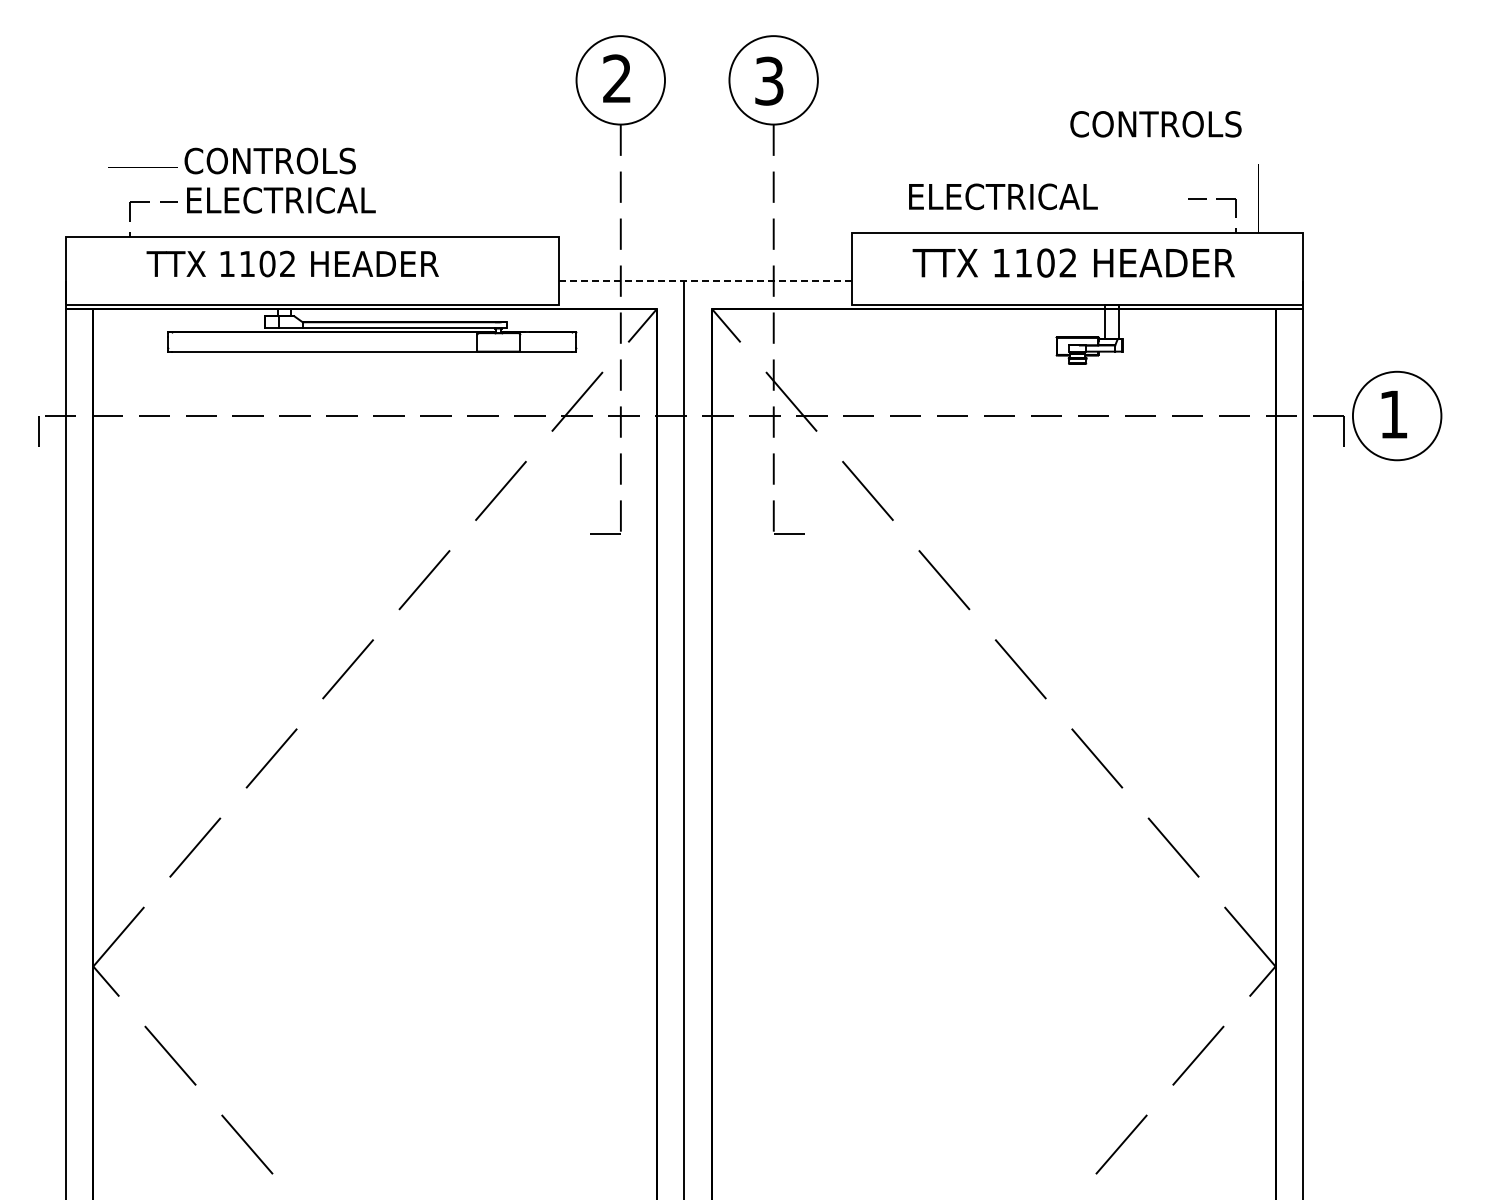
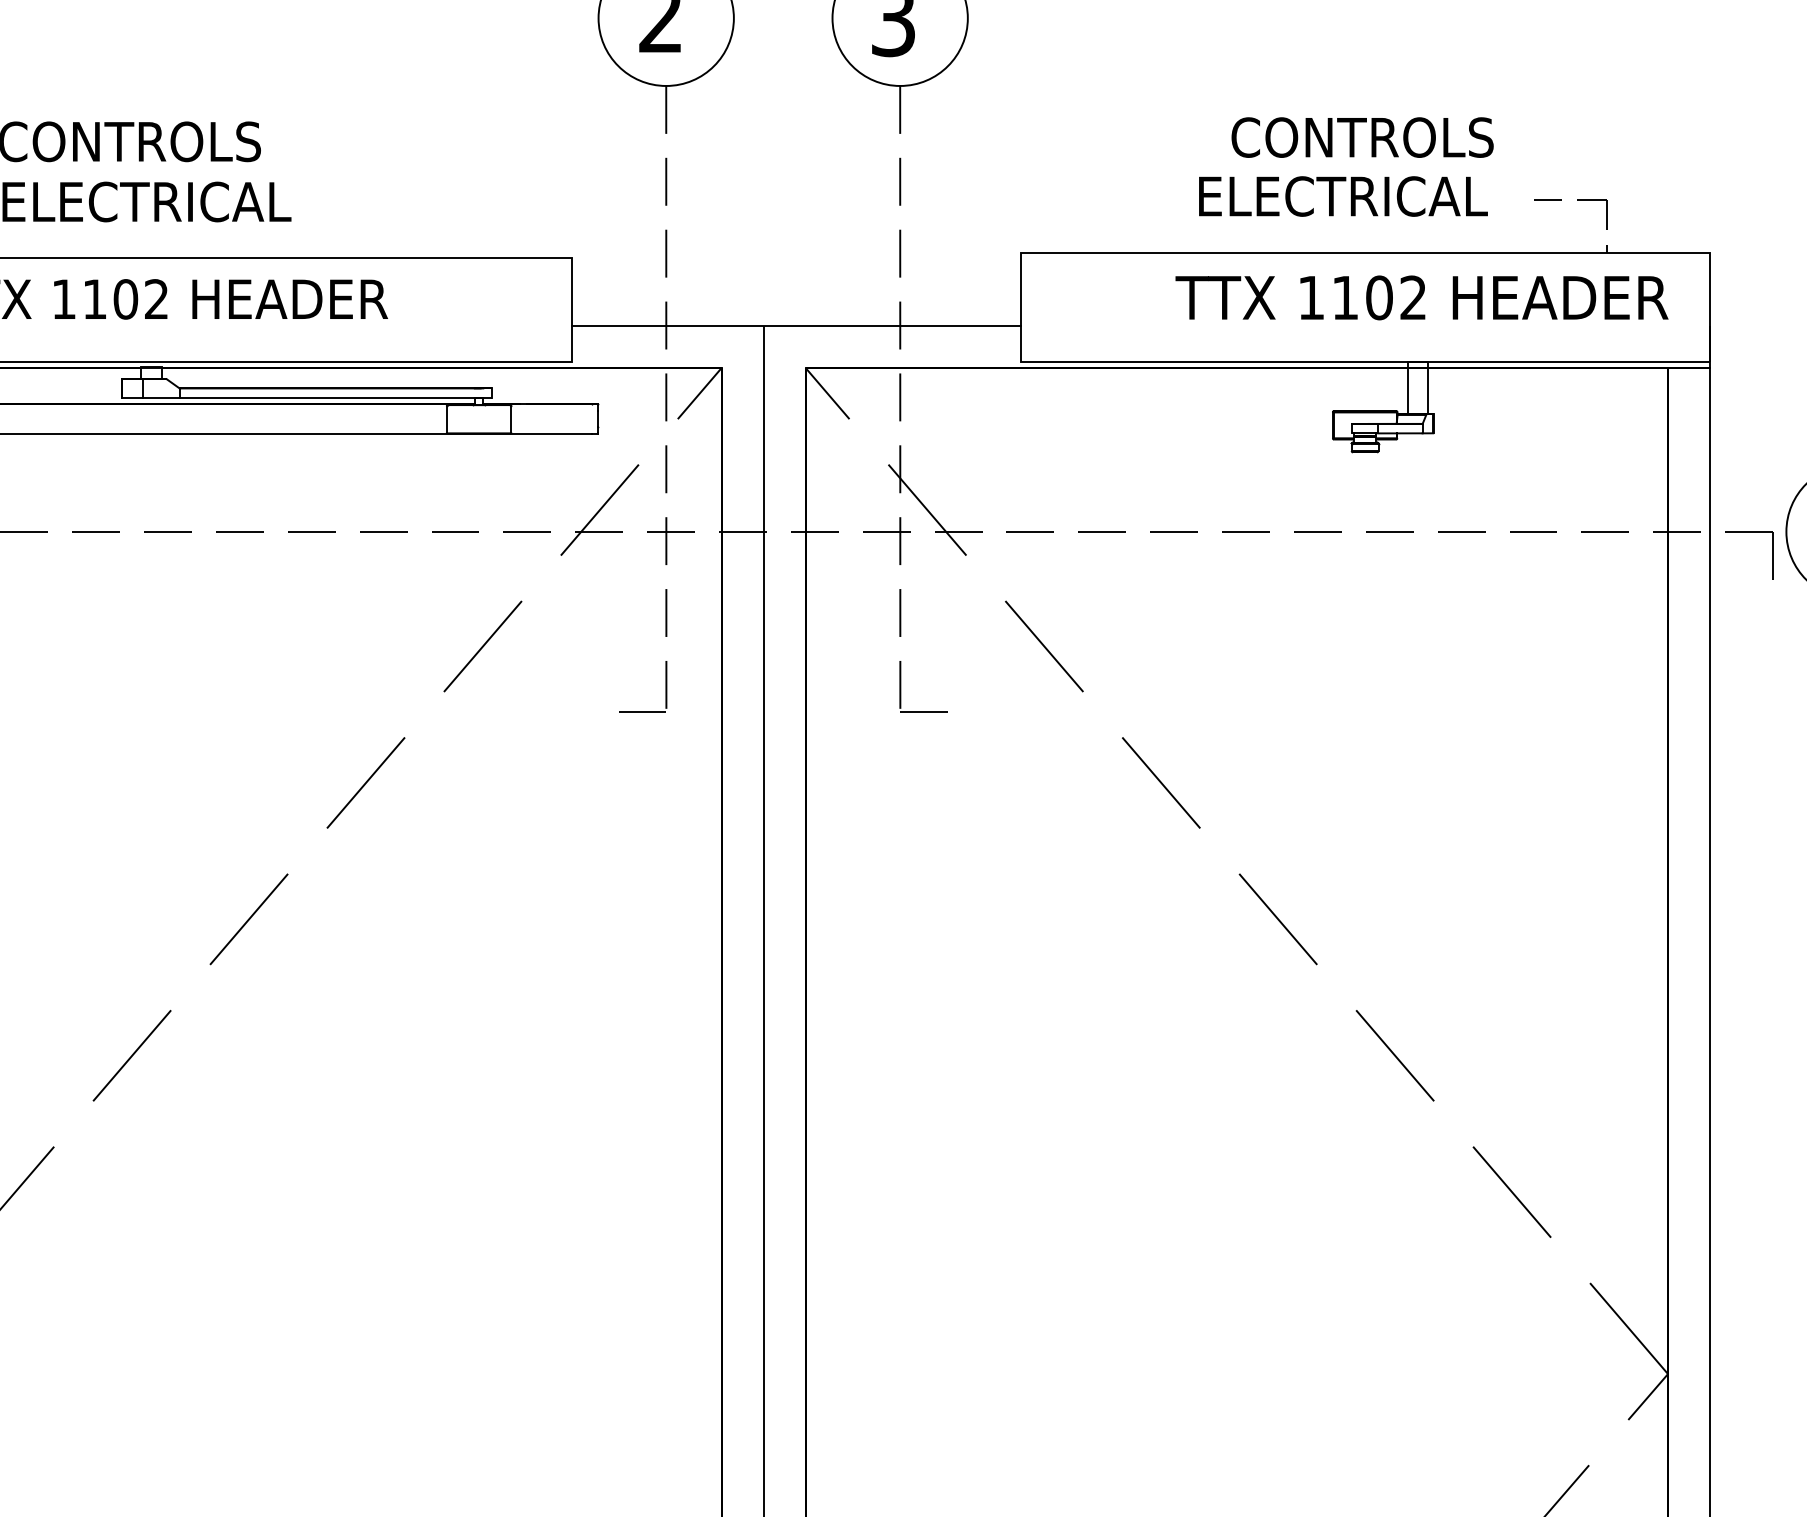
text: (1155, 124) -> (1361, 137), moved
text: (1003, 196) -> (1343, 196), moved
text: (1073, 262) -> (1421, 296), moved
line: (705, 281) -> (795, 326), dashed -> solid

